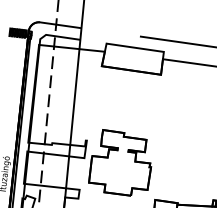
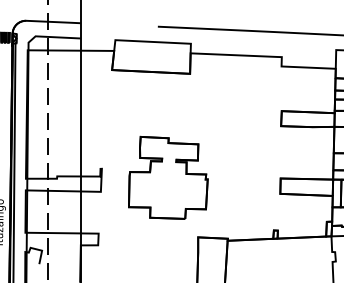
part: (121, 162) -> (168, 177), moved

